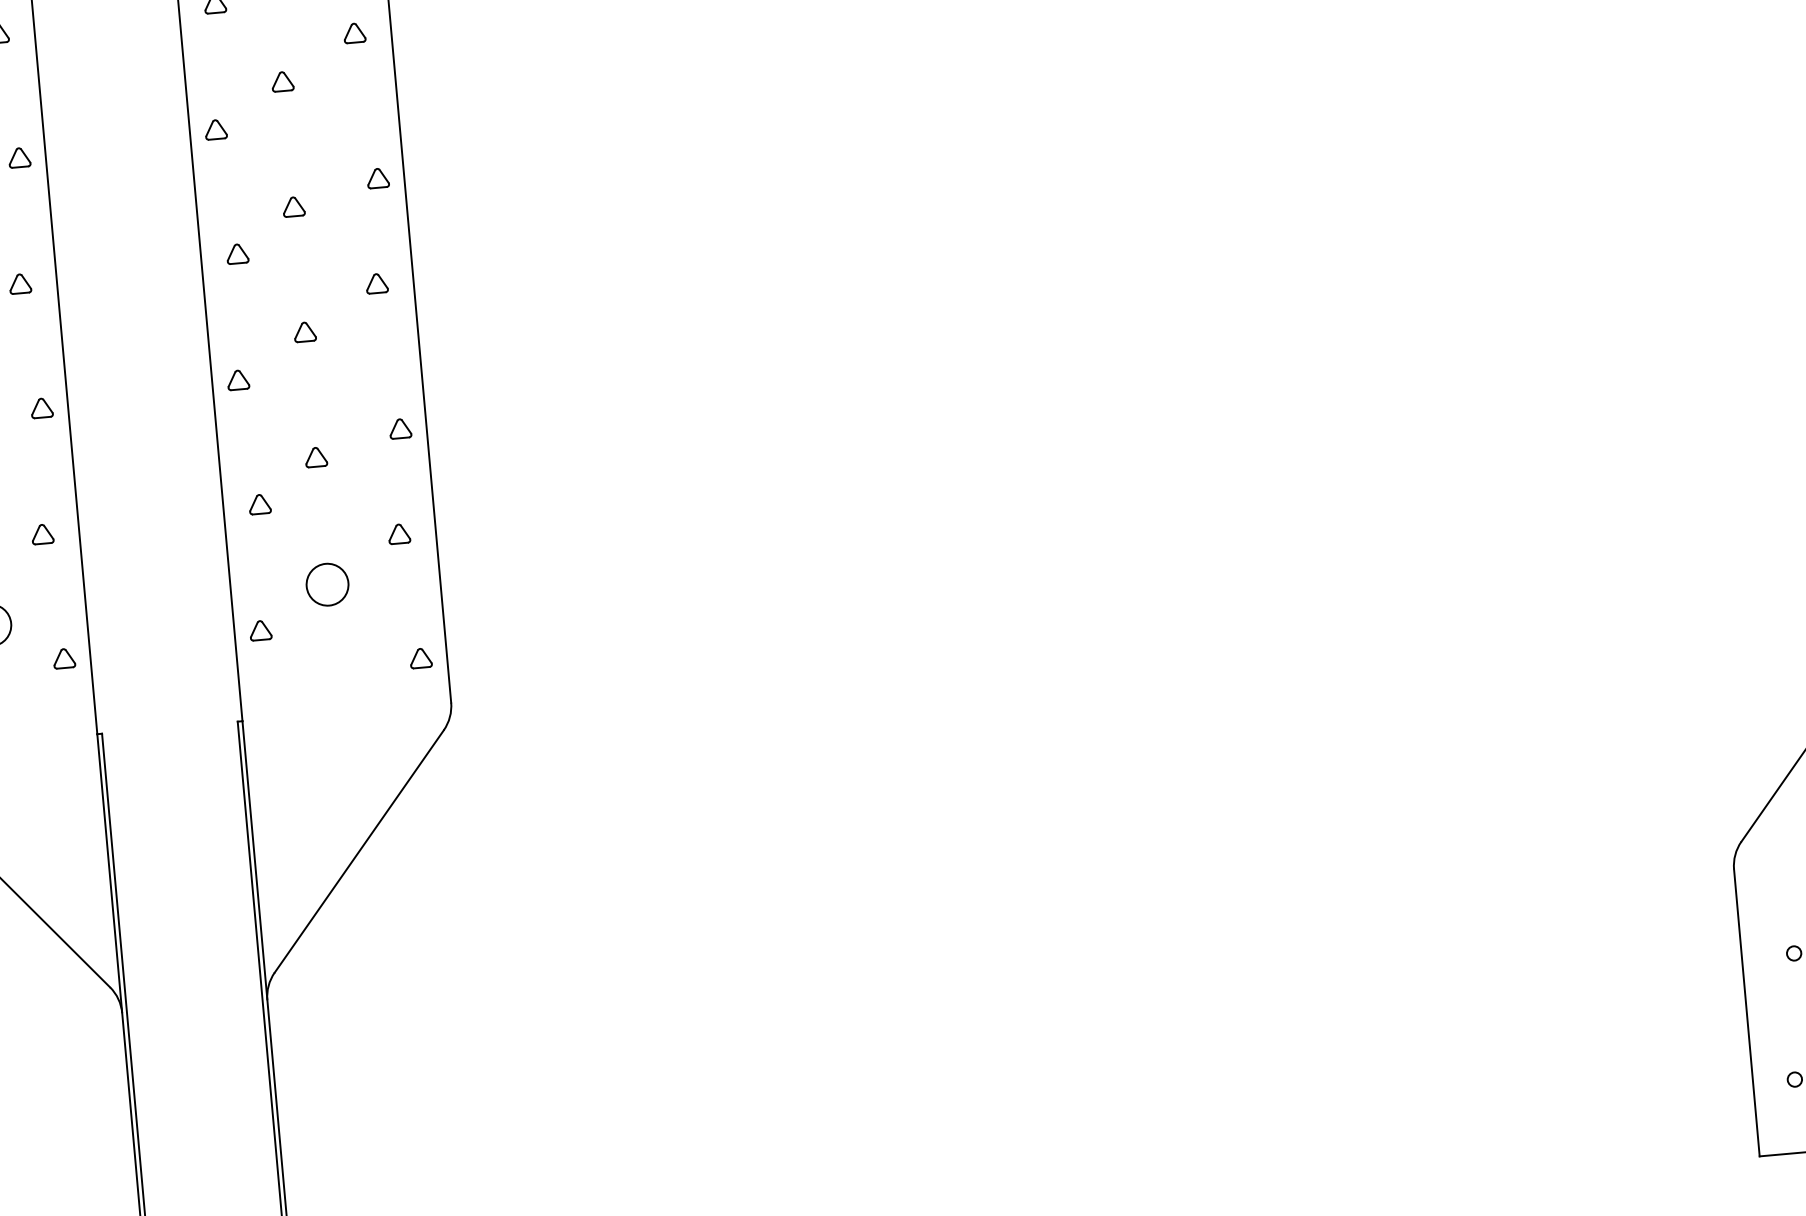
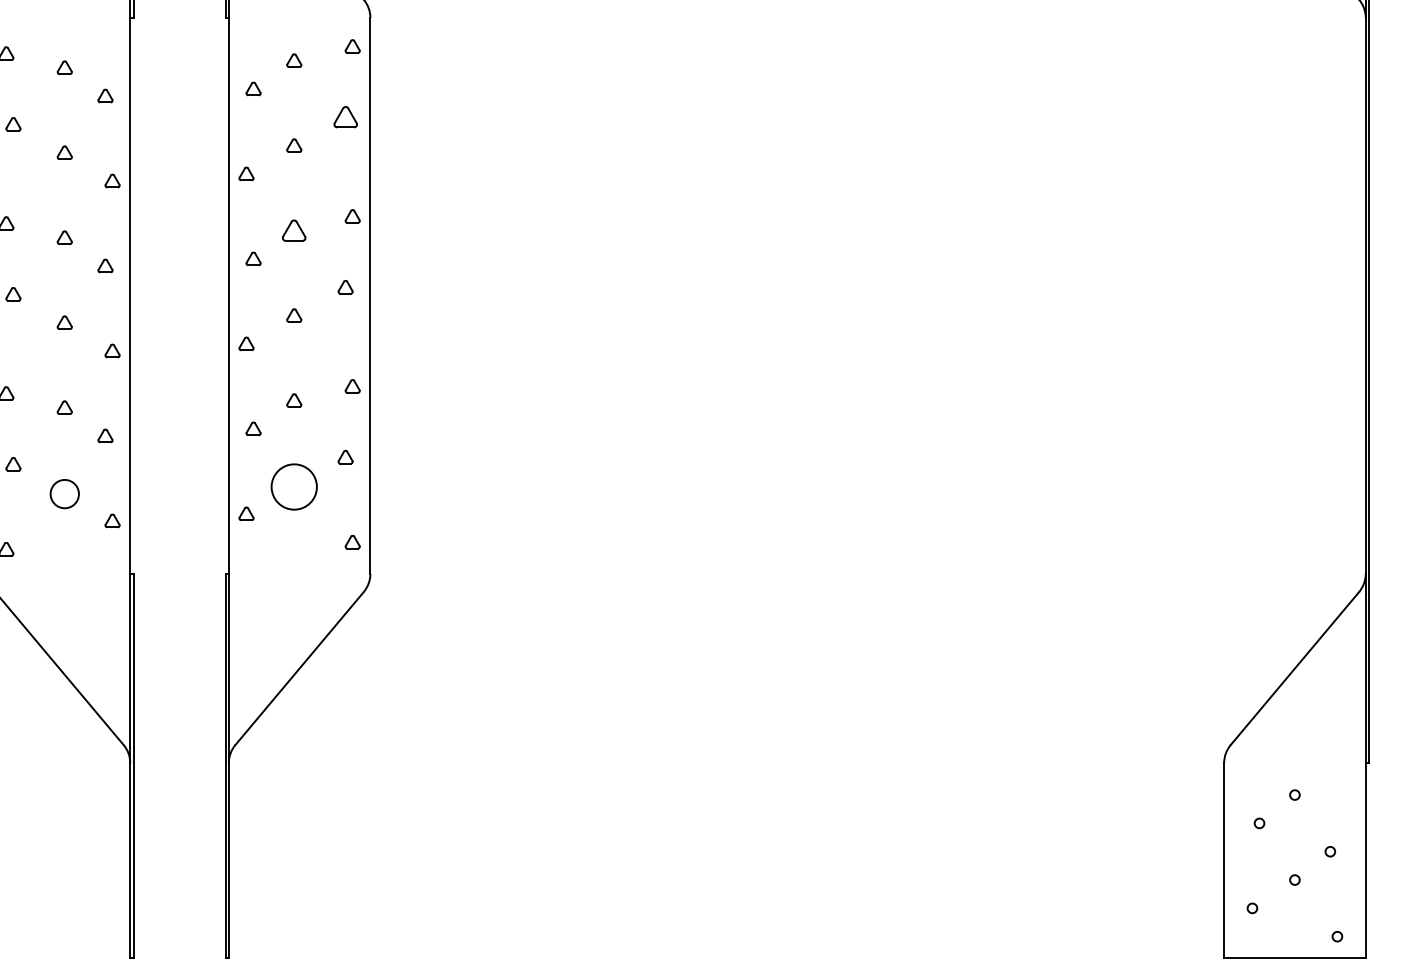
part: (354, 33) -> (345, 117), size x1.6
part: (294, 206) -> (294, 230), size x1.6
circle: (327, 583) -> (294, 486), size x1.6

